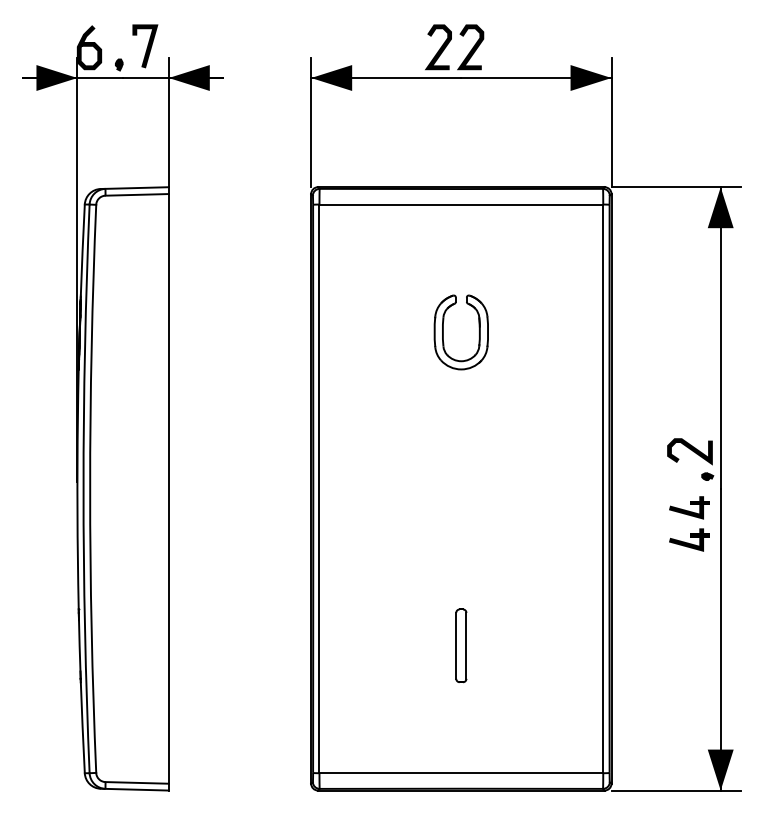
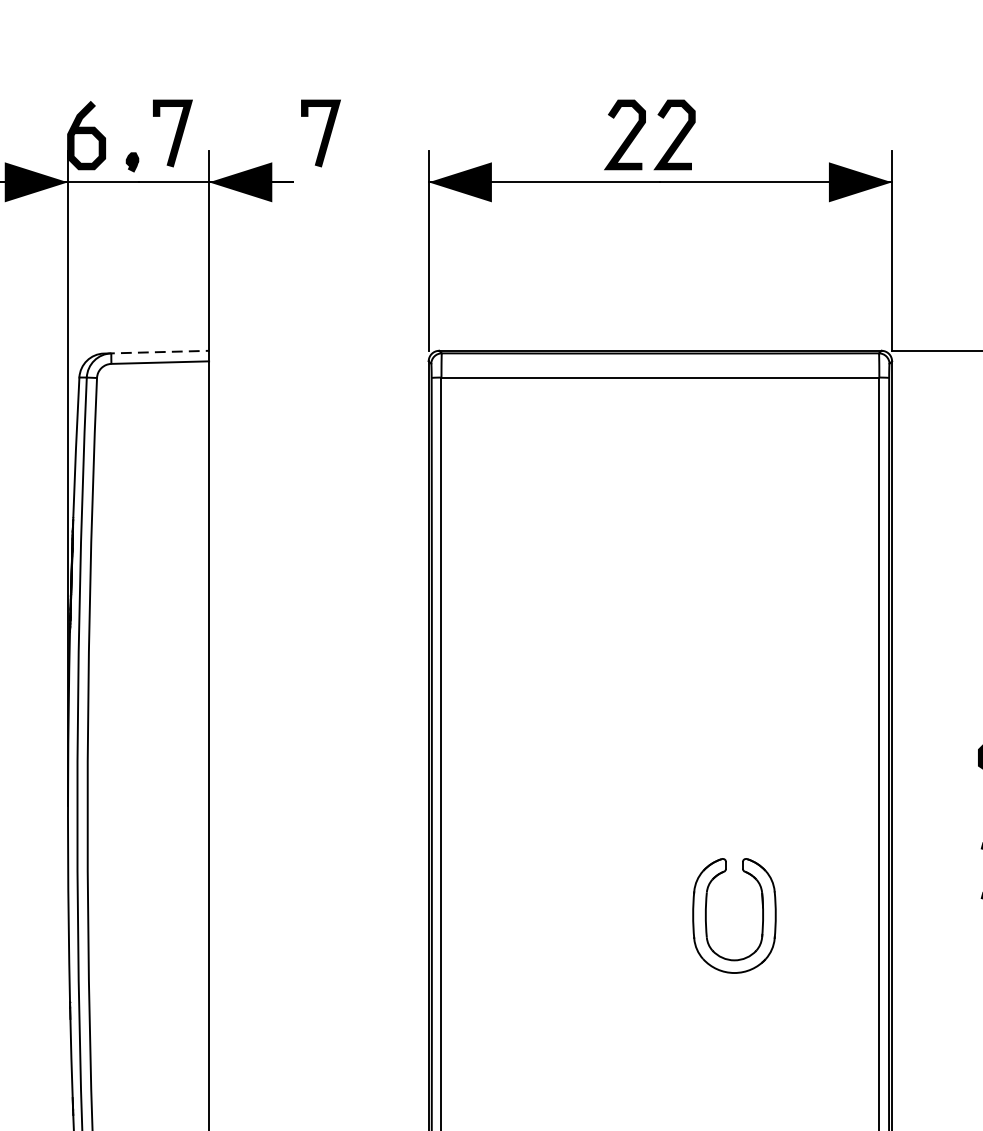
line: (243, 46) -> (324, 133), added
line: (135, 188) -> (157, 352), solid -> dashed
part: (443, 332) -> (706, 915), moved
part: (461, 645) -> (660, 1057), removed

